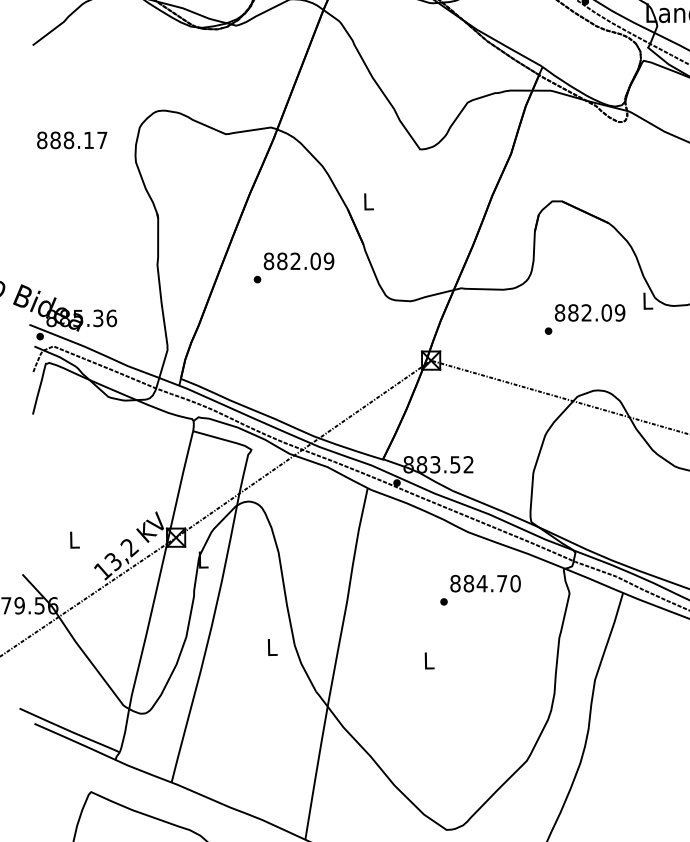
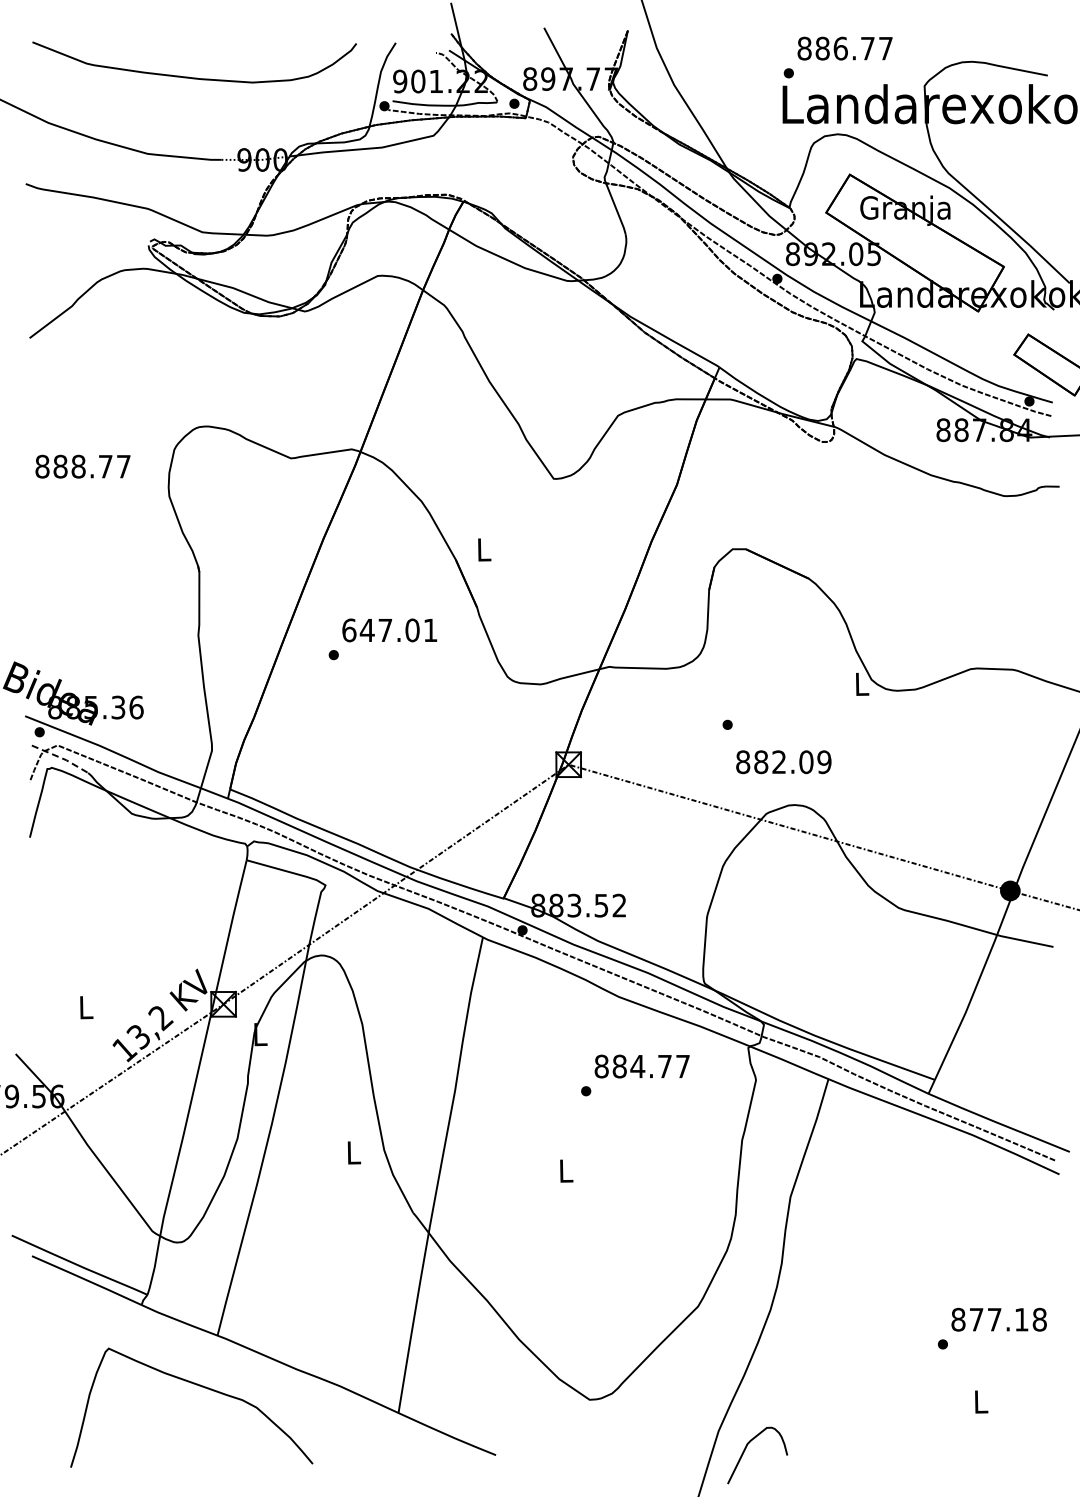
text: (88, 140) -> (105, 466), 888.17 -> 888.77
text: (298, 261) -> (389, 630), 882.09 -> 647.01
text: (589, 313) -> (783, 762), moved
line: (56, 356) -> (61, 758), solid -> dashed
text: (515, 583) -> (683, 1066), 884.70 -> 884.77

